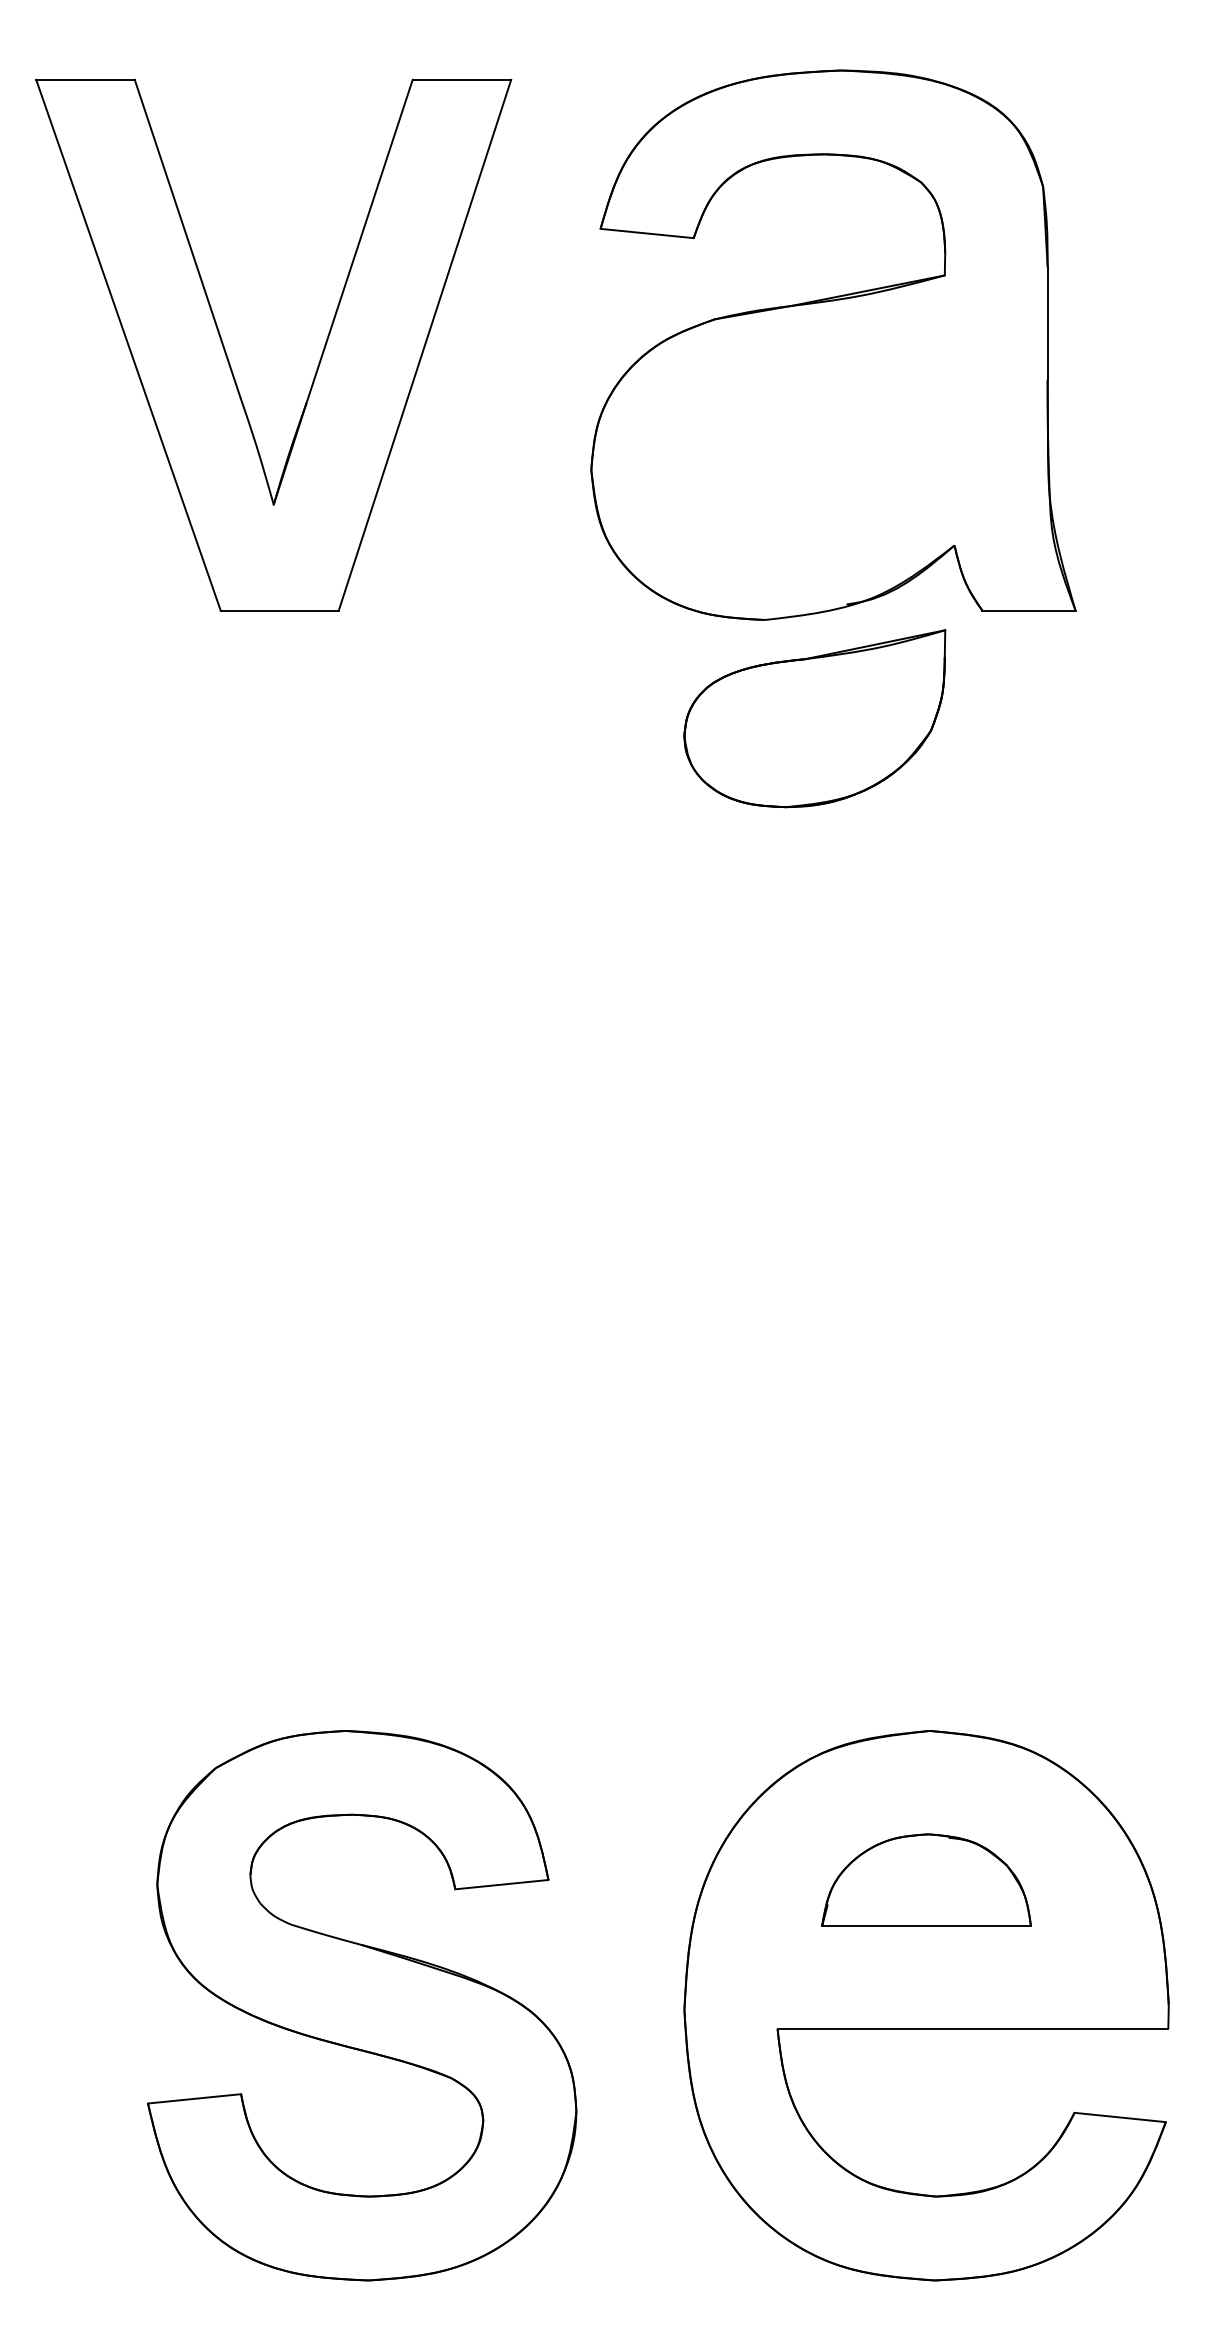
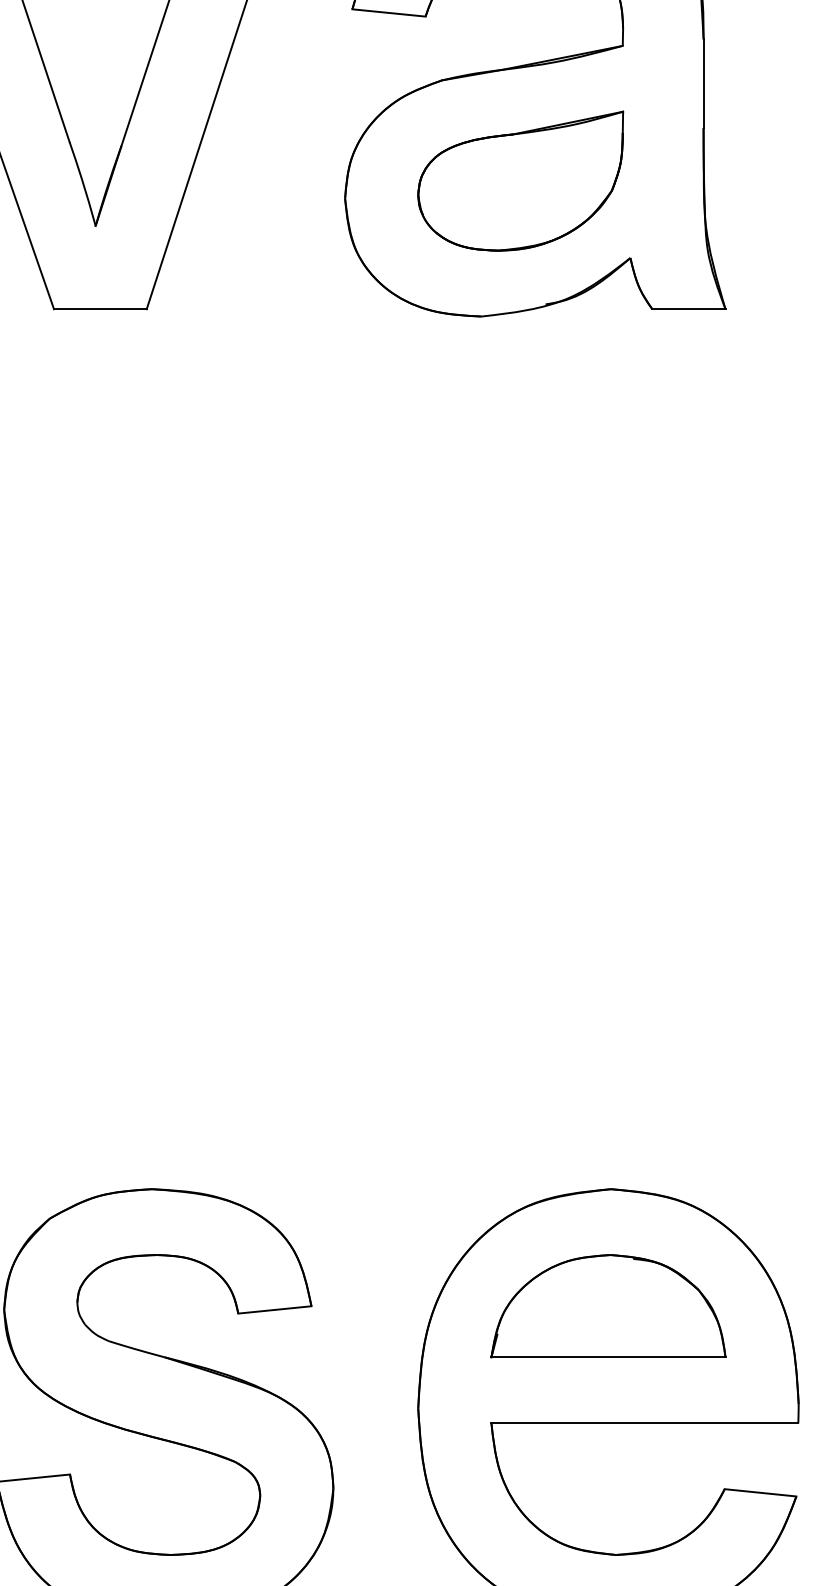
part: (814, 718) -> (520, 181), moved
part: (926, 1879) -> (608, 1305), size x1.43

